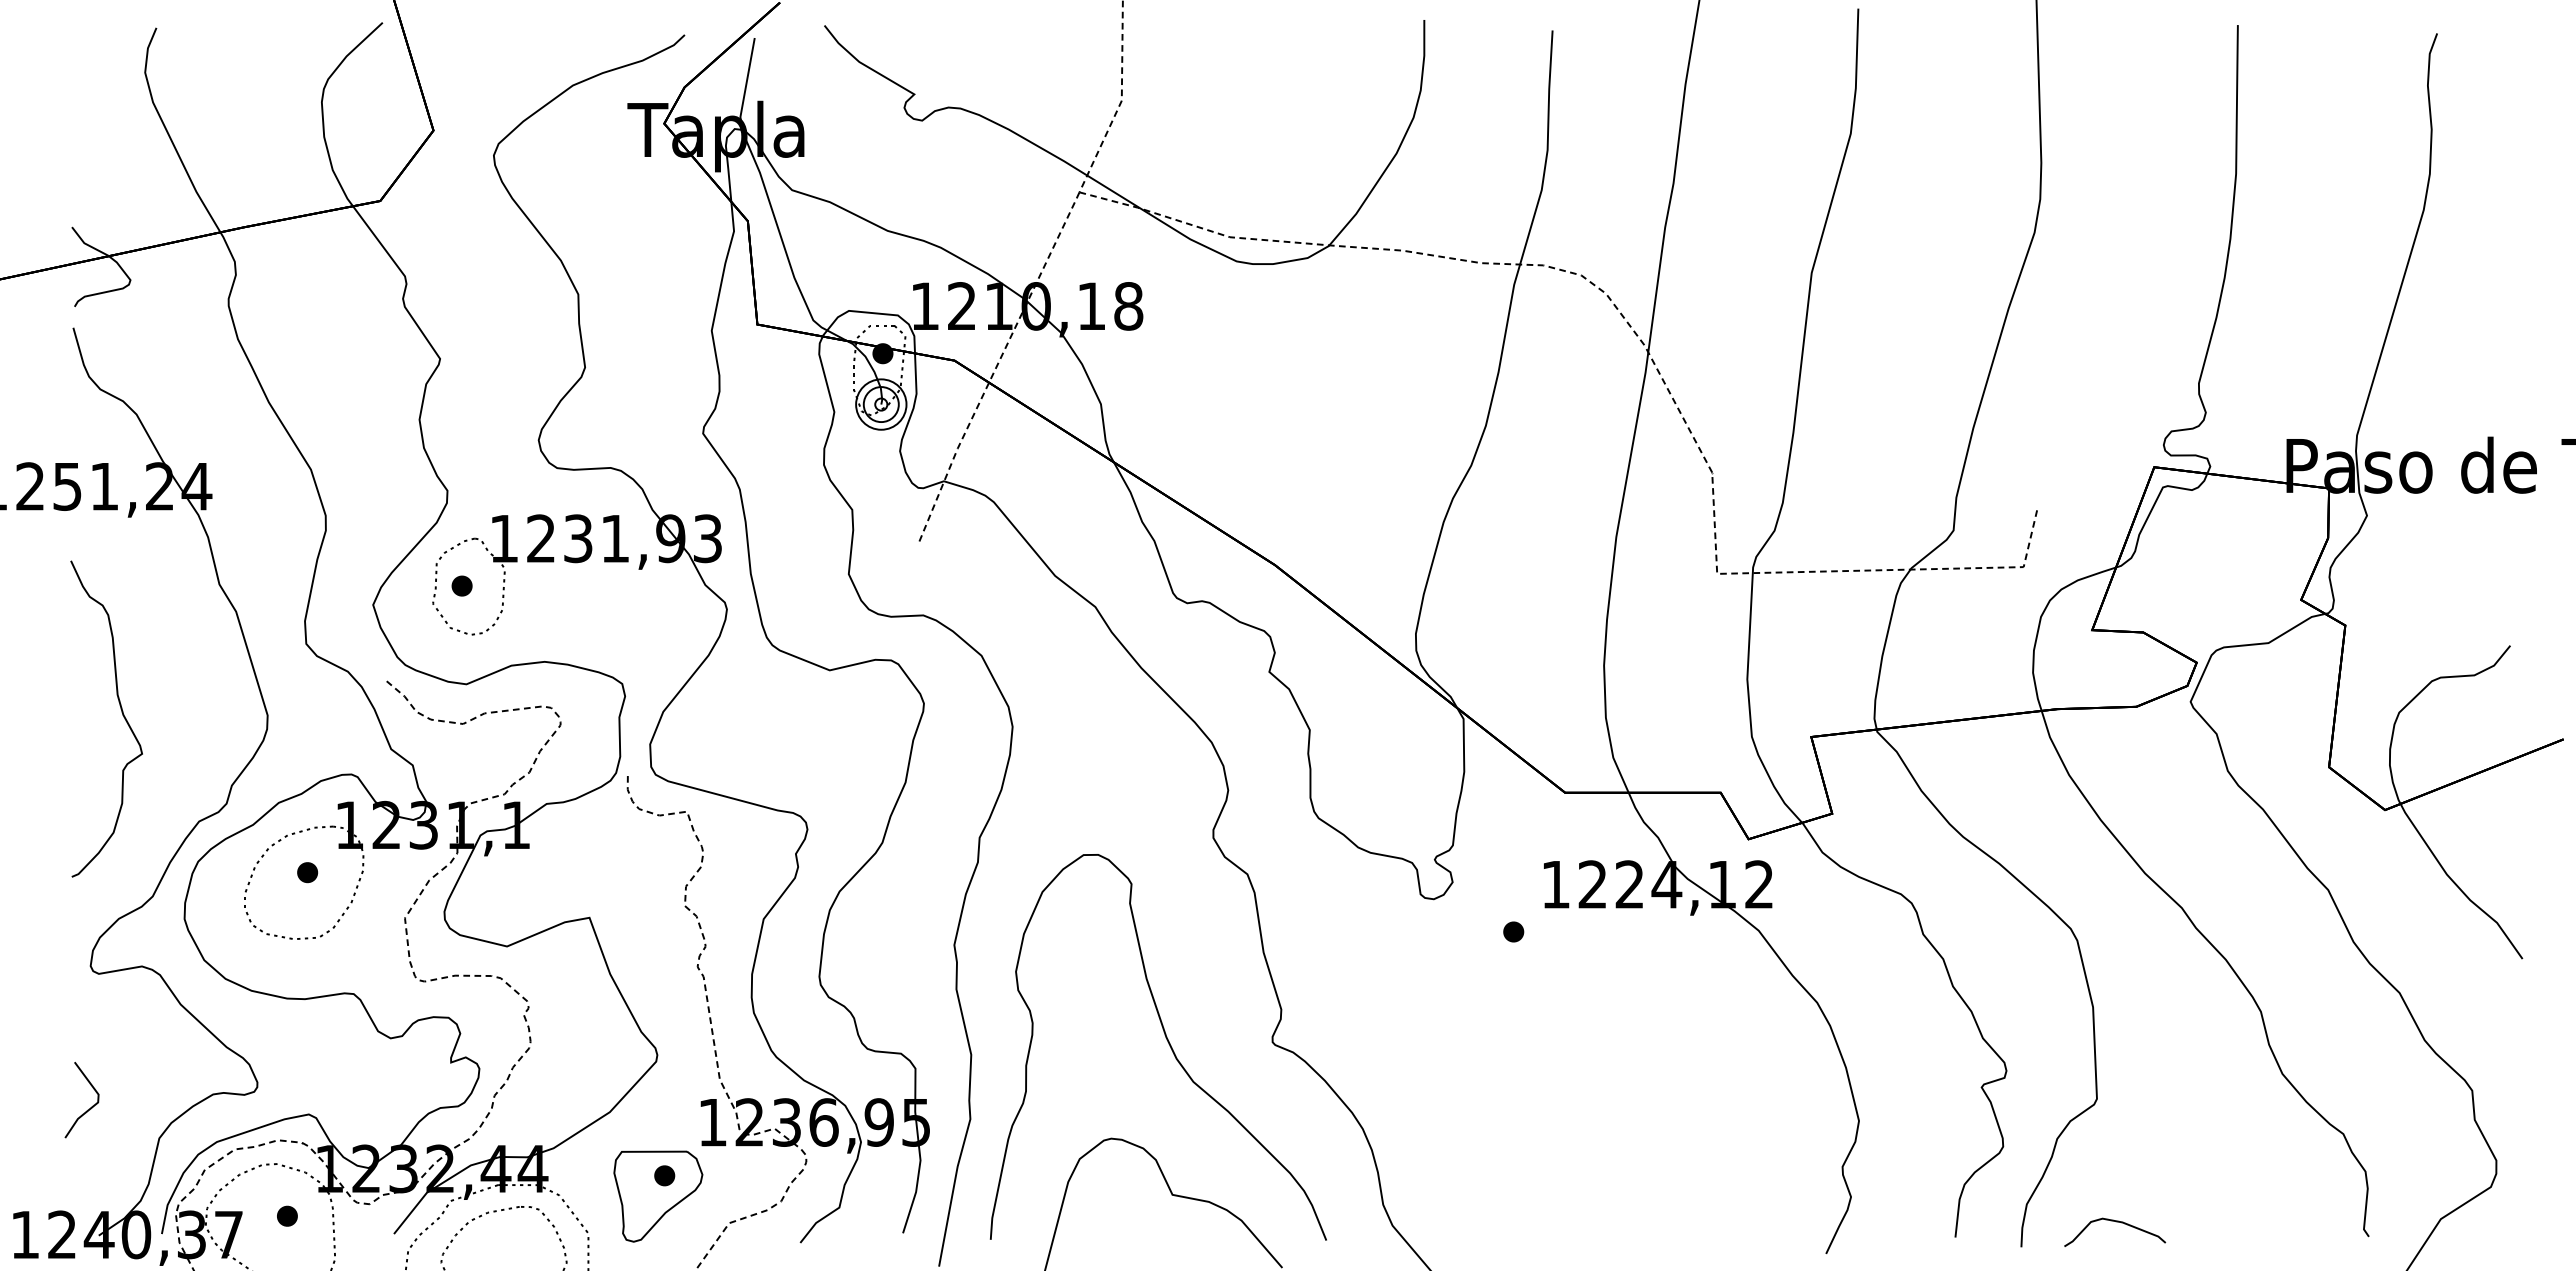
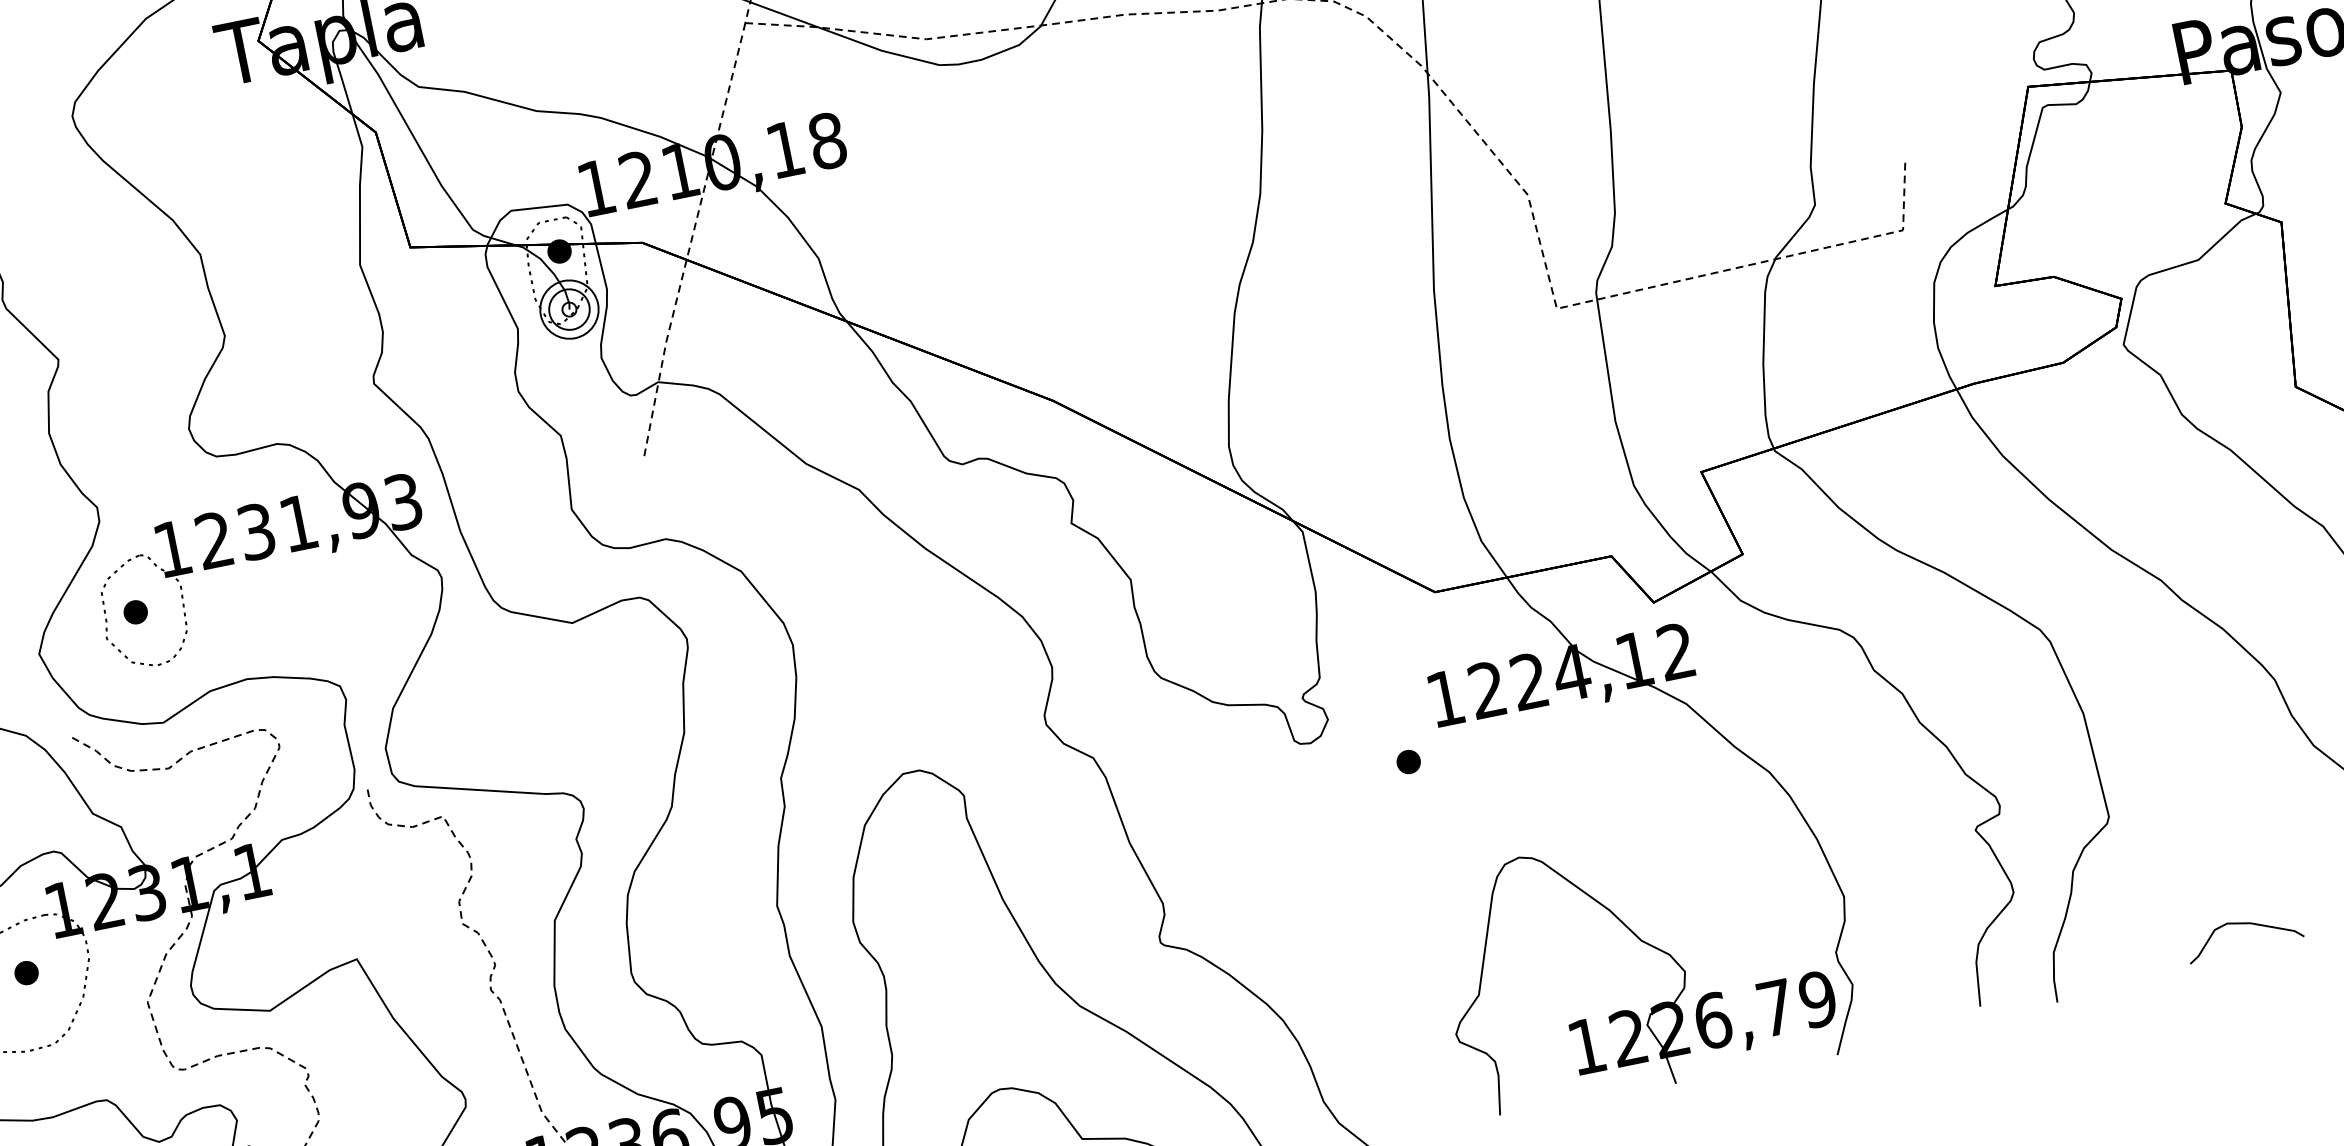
part: (1679, 1124) -> (1641, 942), added
curve: (2116, 1222) -> (2243, 924), moved

